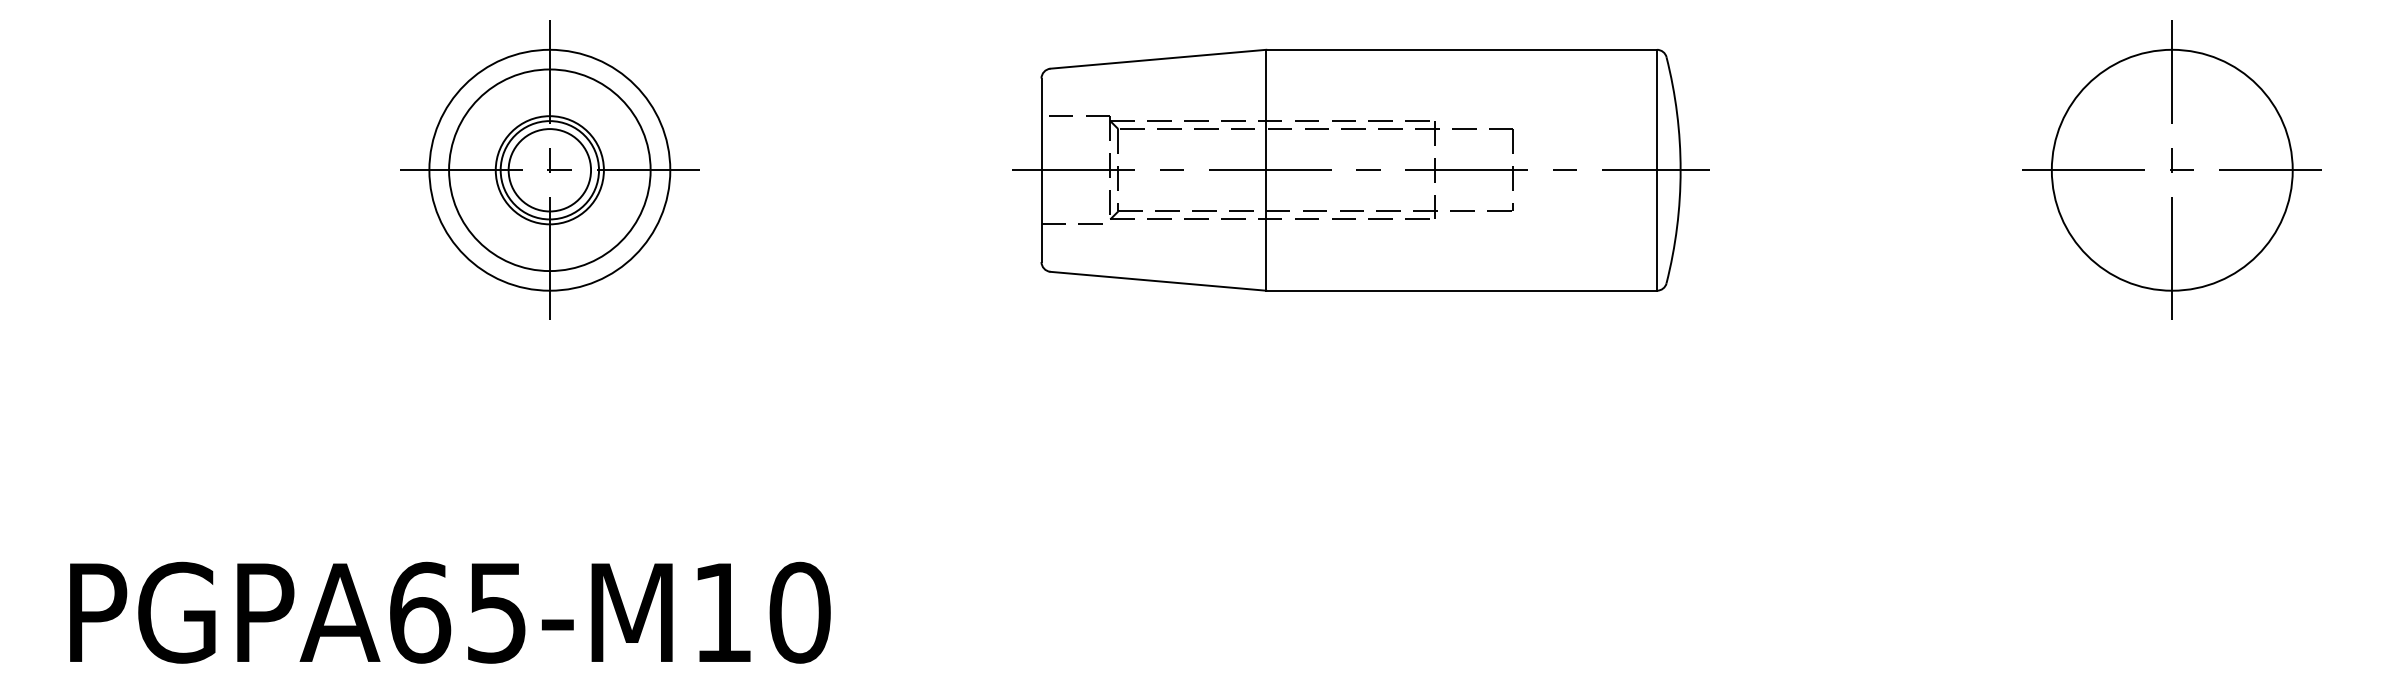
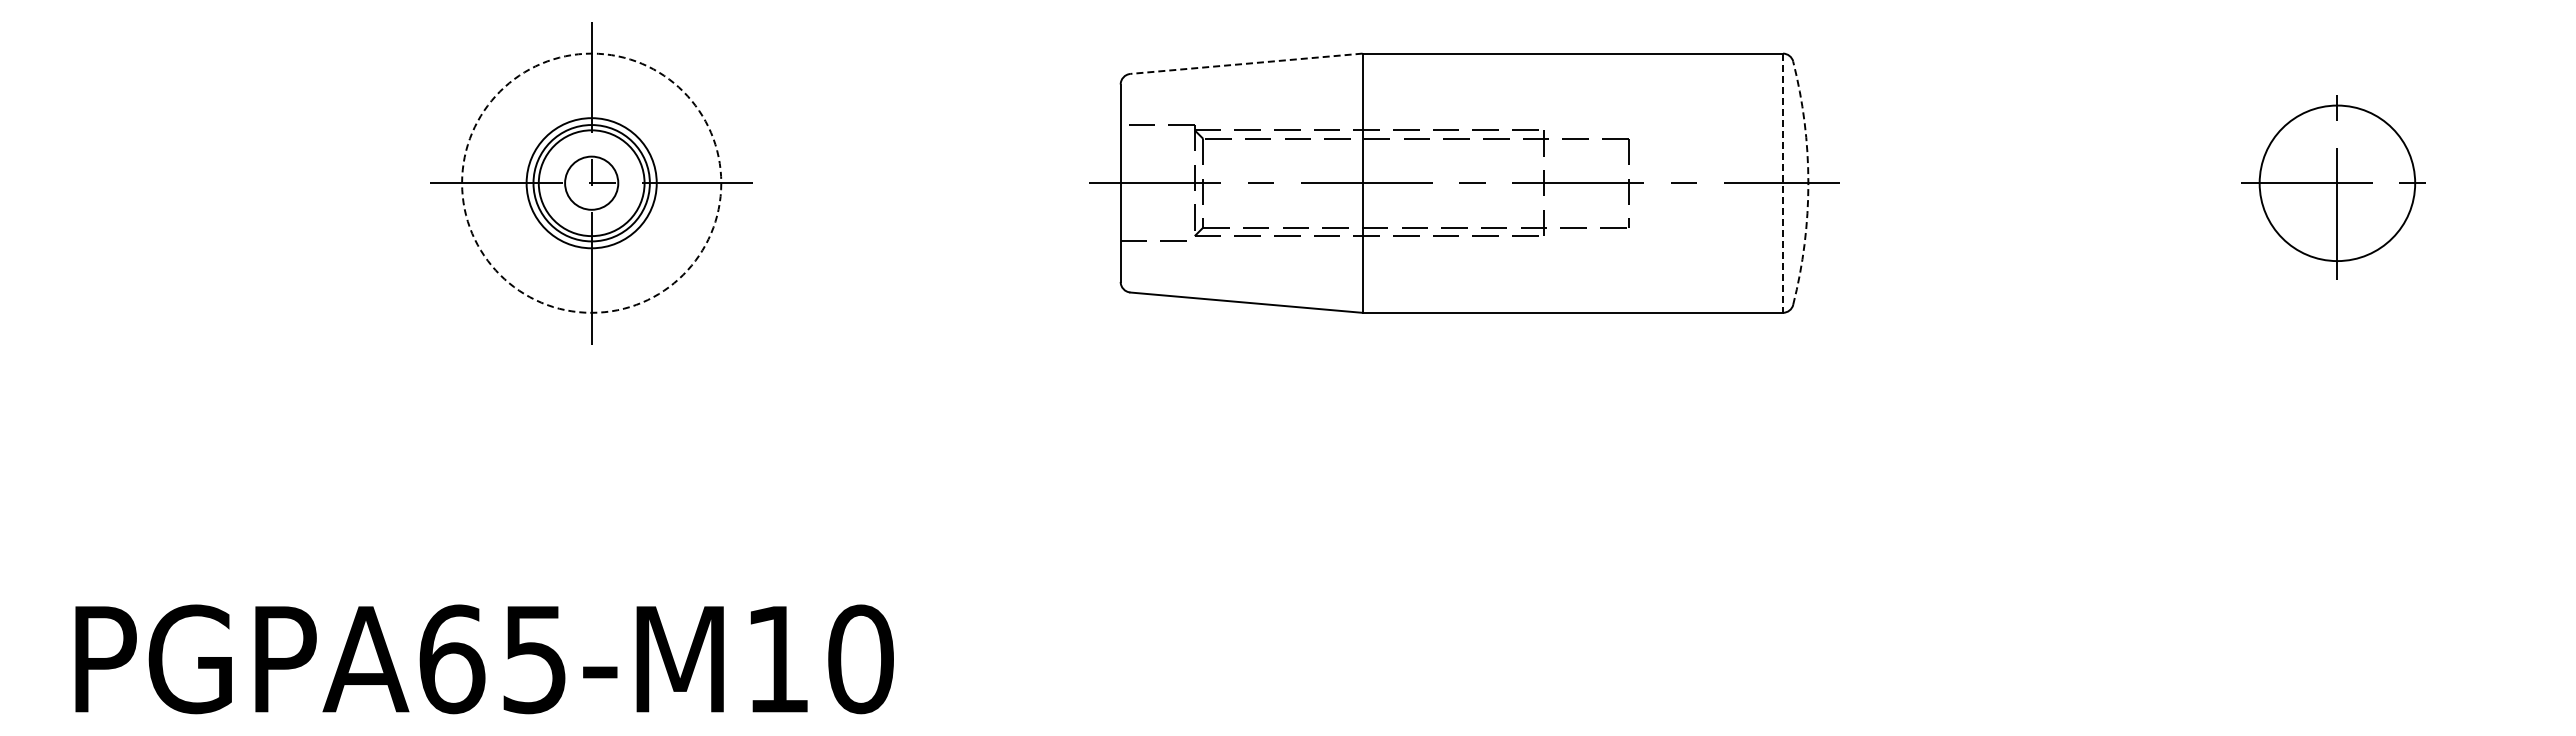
line: (1158, 58) -> (1246, 63), solid -> dashed
circle: (549, 169) -> (591, 182), size x0.6
circle: (549, 169) -> (591, 182), size x0.6
circle: (549, 169) -> (591, 182), solid -> dashed
line: (1656, 170) -> (1782, 183), solid -> dashed
arc: (1680, 170) -> (1808, 183), solid -> dashed
part: (2172, 170) -> (2337, 183), size x0.6

